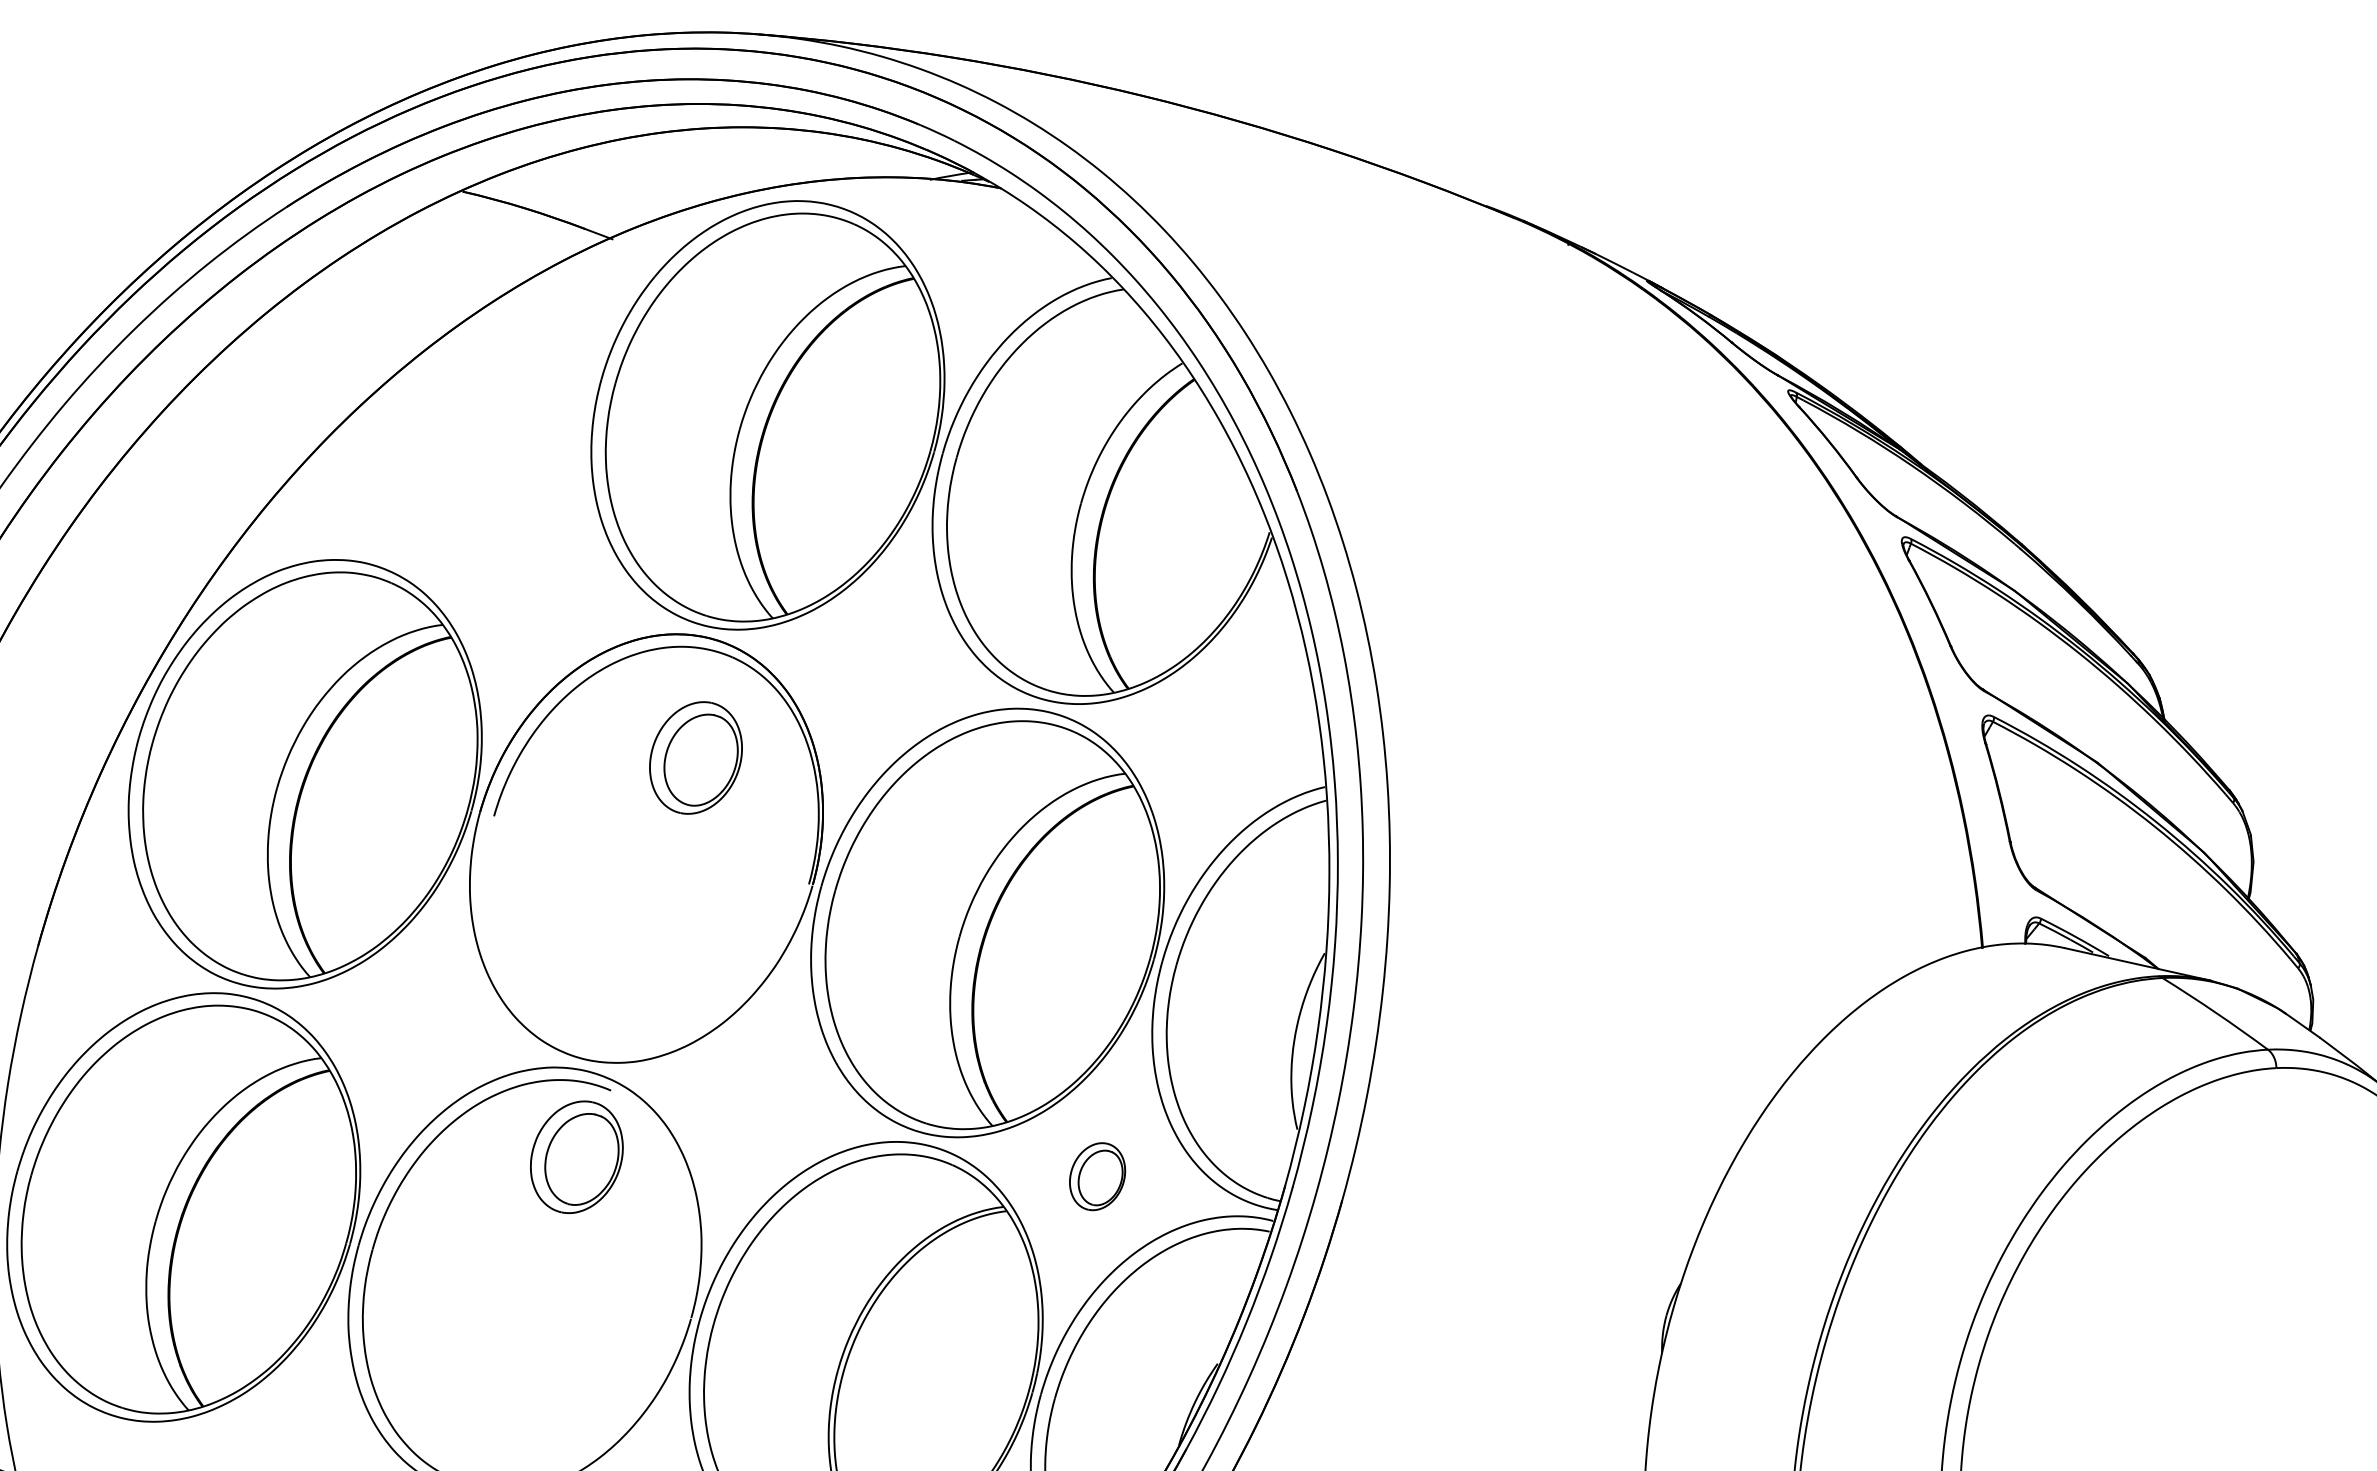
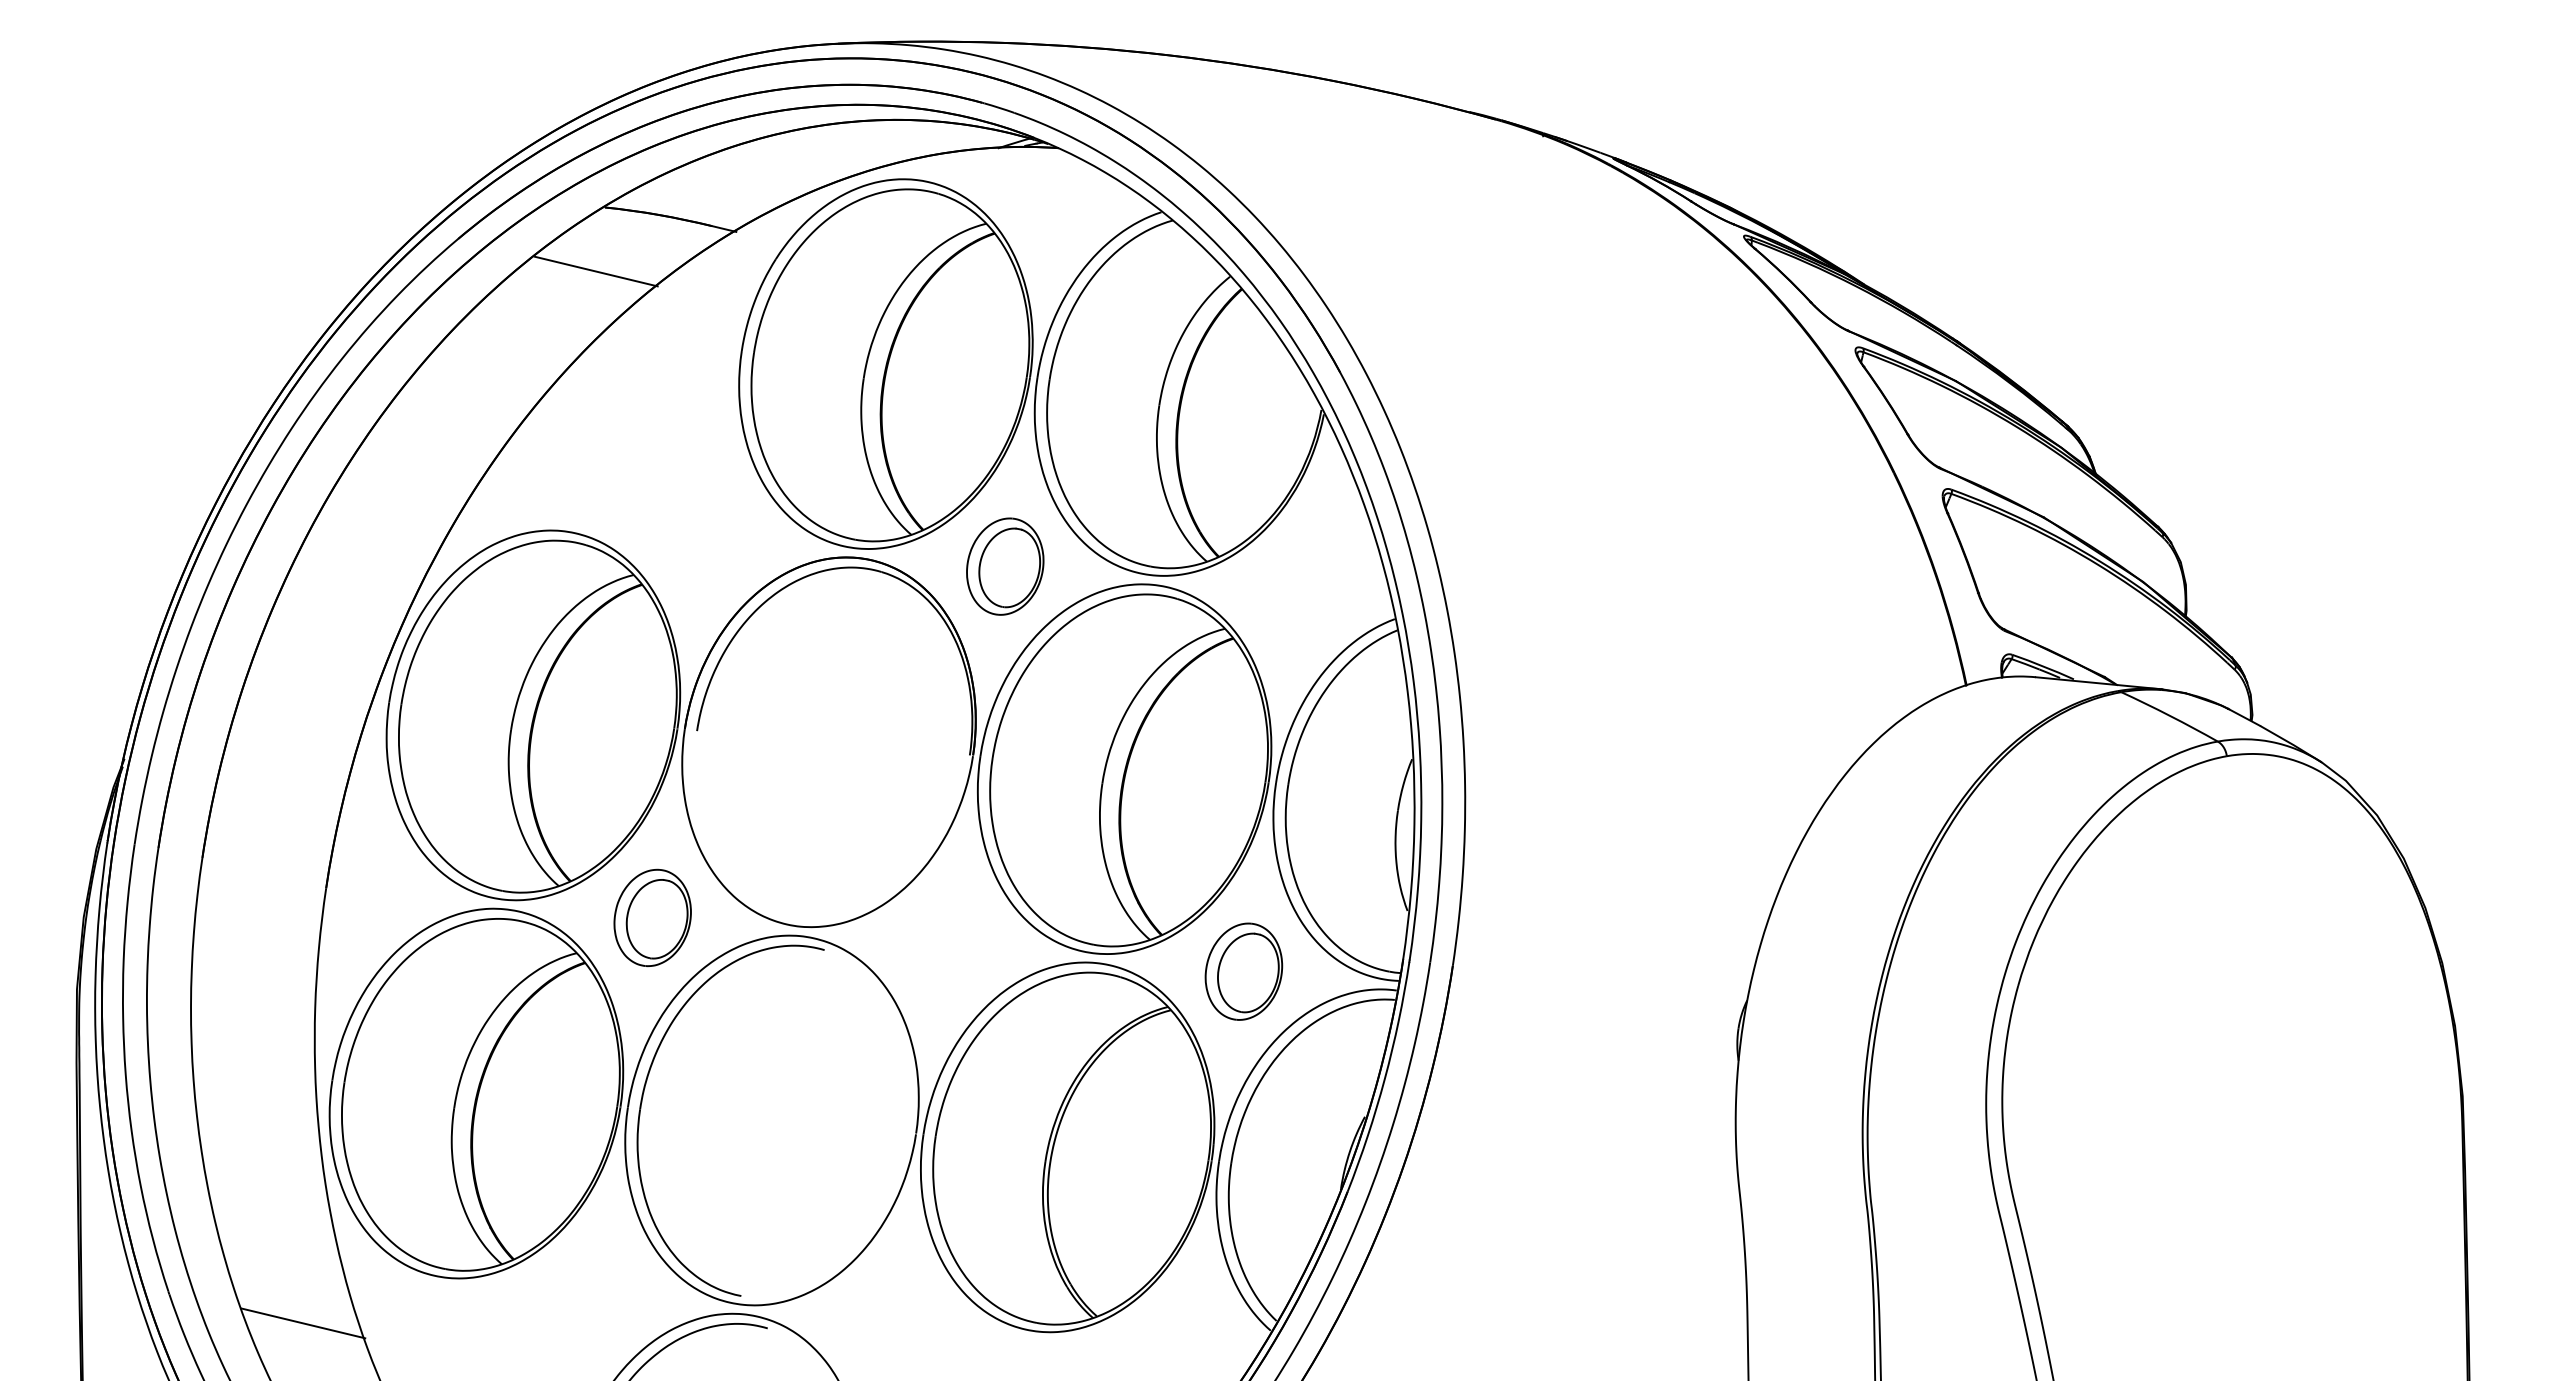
line: (443, 265) -> (596, 271), added
part: (696, 757) -> (1005, 566), moved
part: (576, 1156) -> (652, 917), moved
part: (1097, 1176) -> (1243, 971), size x1.67

